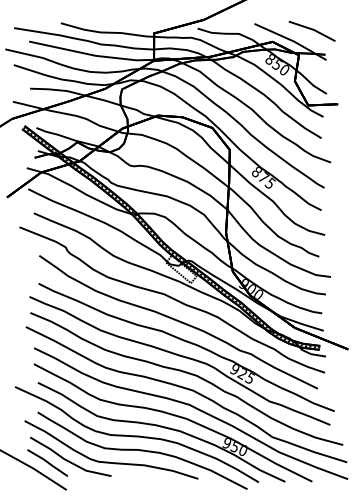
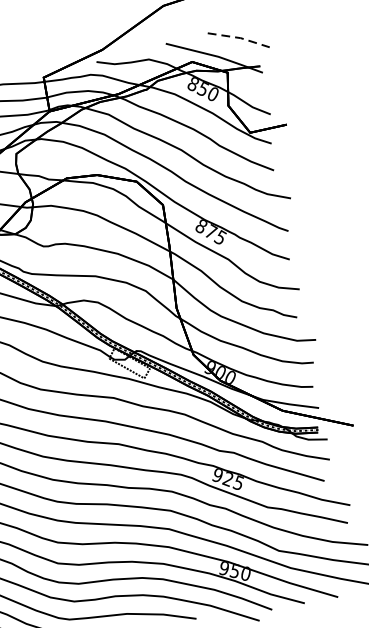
line: (314, 29) -> (241, 37), solid -> dashed

